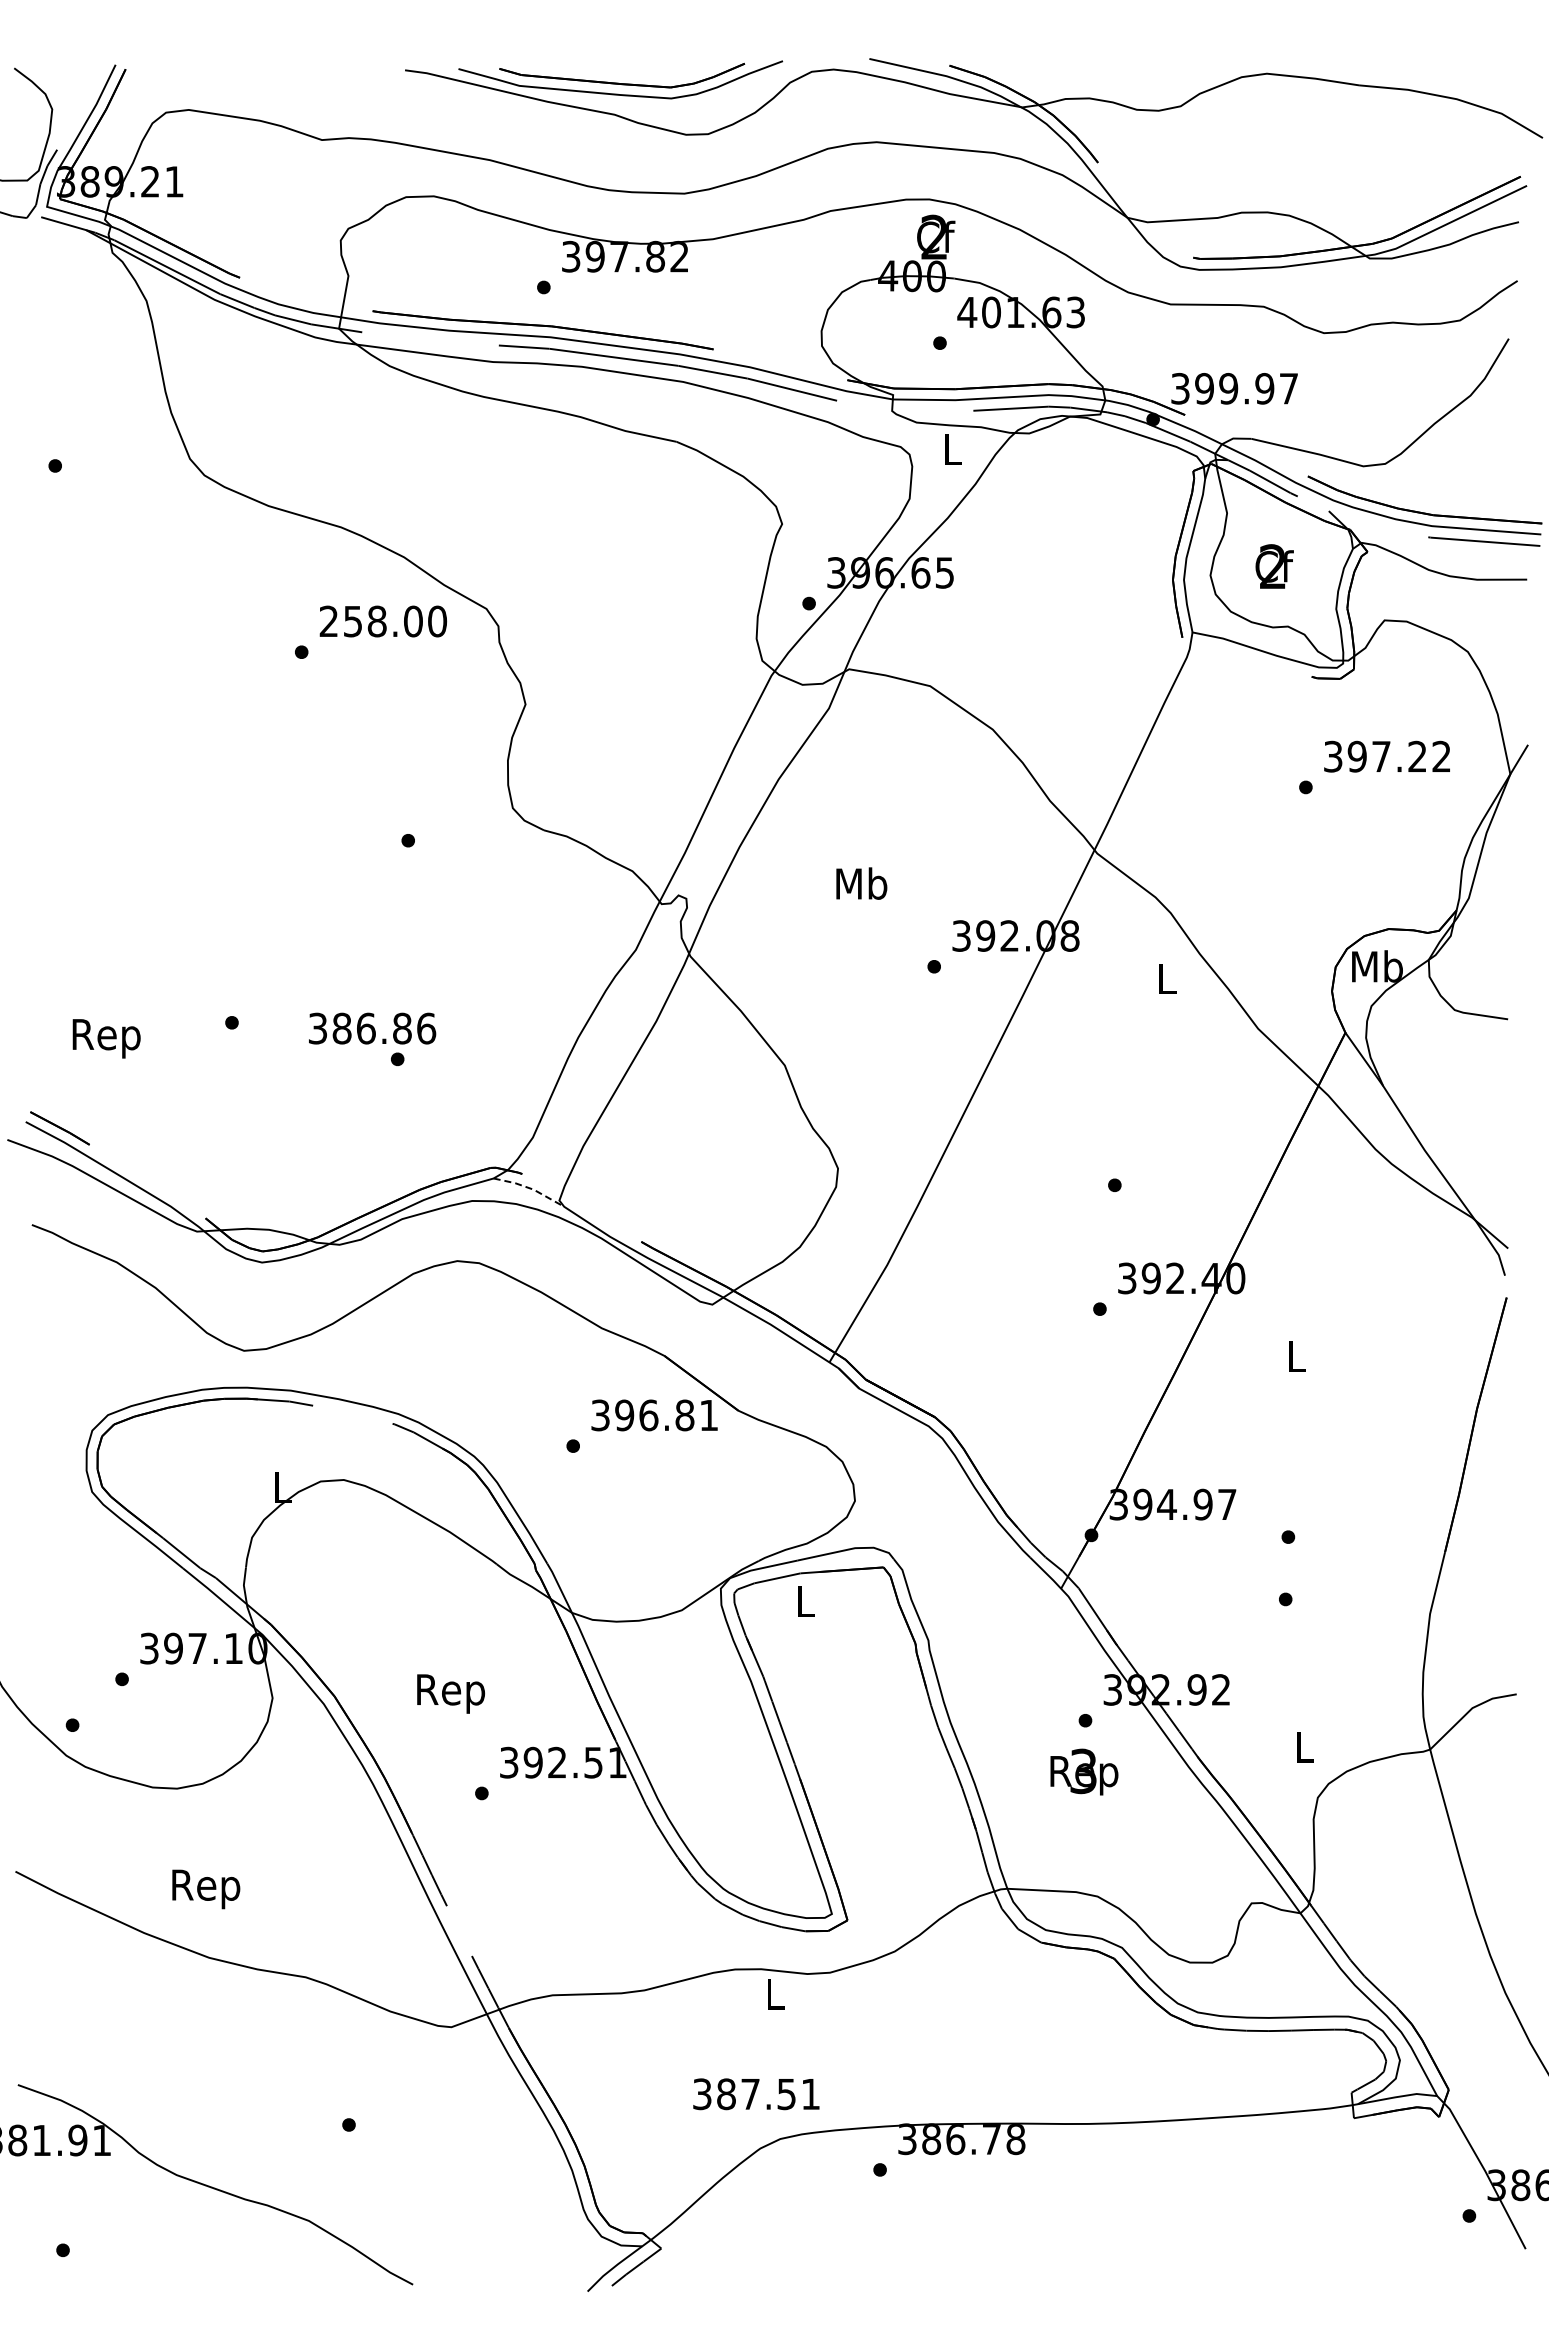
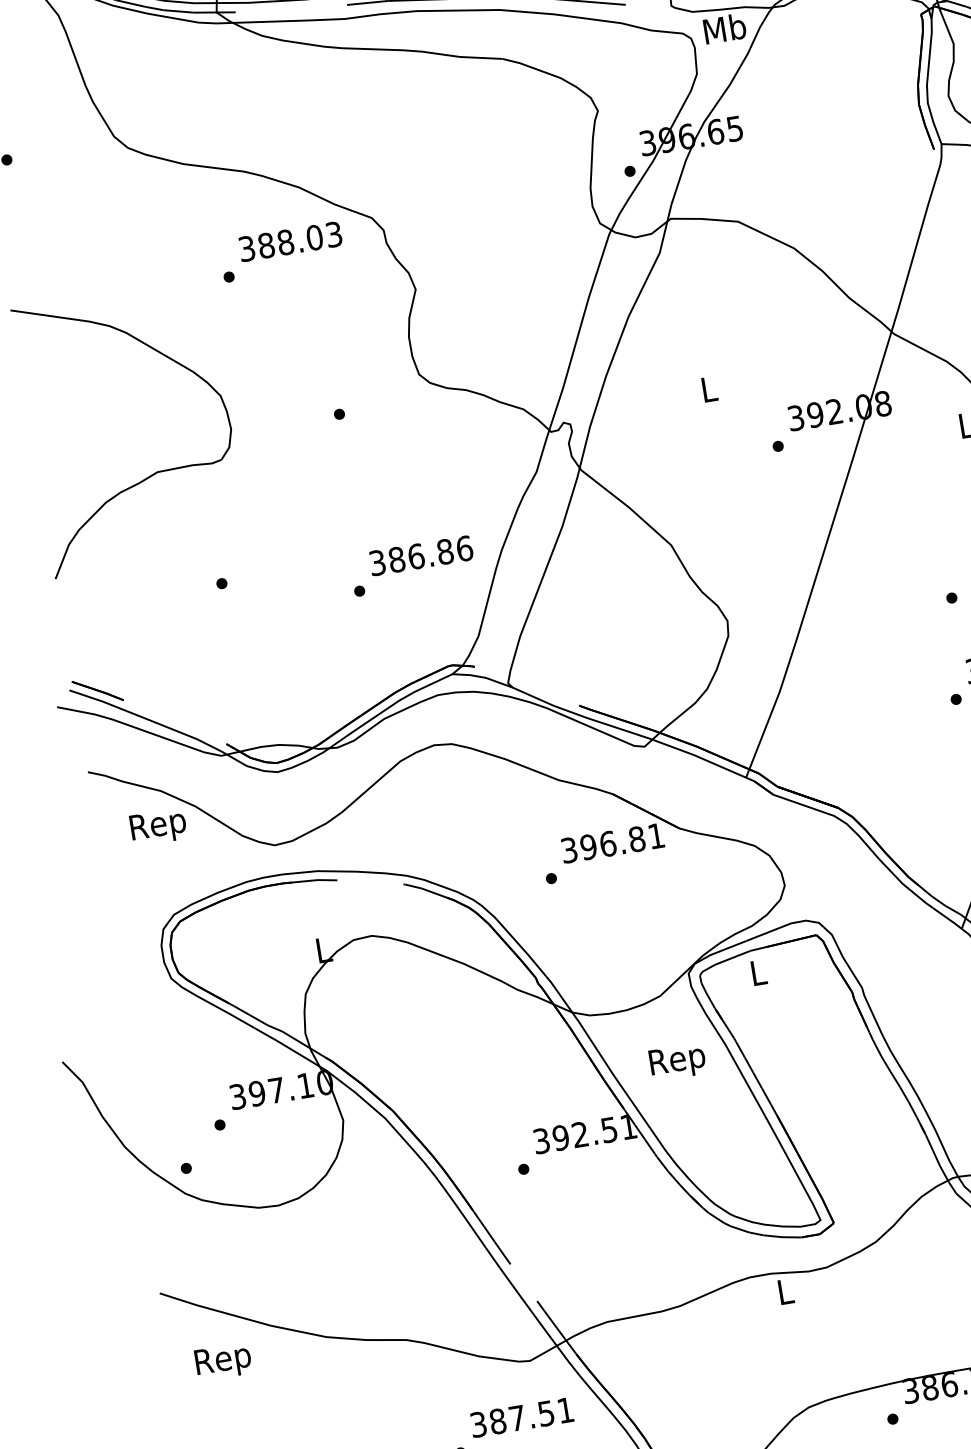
text: (952, 449) -> (724, 28), L -> Mb
text: (383, 621) -> (290, 241), 258.00 -> 388.03
part: (173, 874) -> (155, 472), added
text: (861, 883) -> (708, 389), Mb -> L
text: (372, 1028) -> (421, 555), moved
text: (106, 1038) -> (158, 827), moved
line: (530, 1188) -> (483, 677), dashed -> solid
text: (451, 1693) -> (678, 1061), moved
text: (206, 1889) -> (223, 1361), moved
text: (756, 2094) -> (522, 1417), moved

